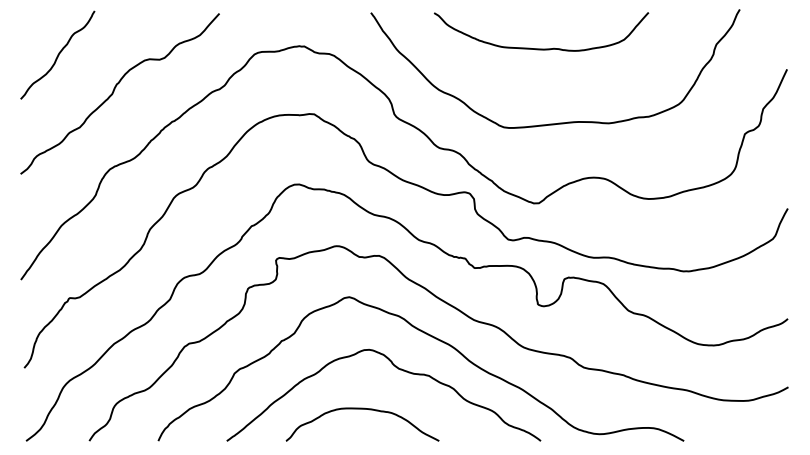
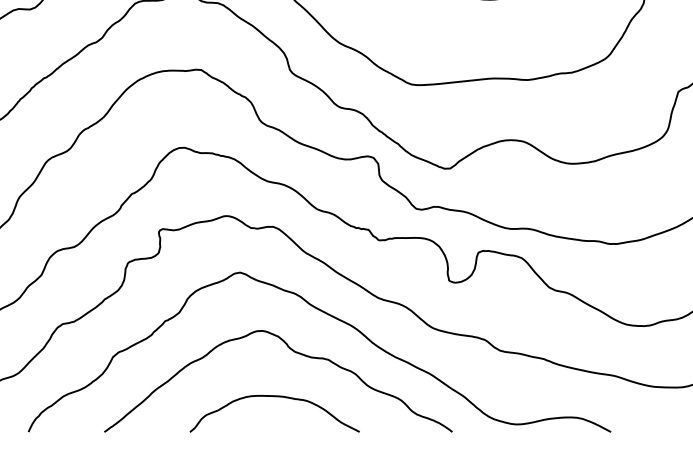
curve: (362, 409) -> (274, 397), moved

